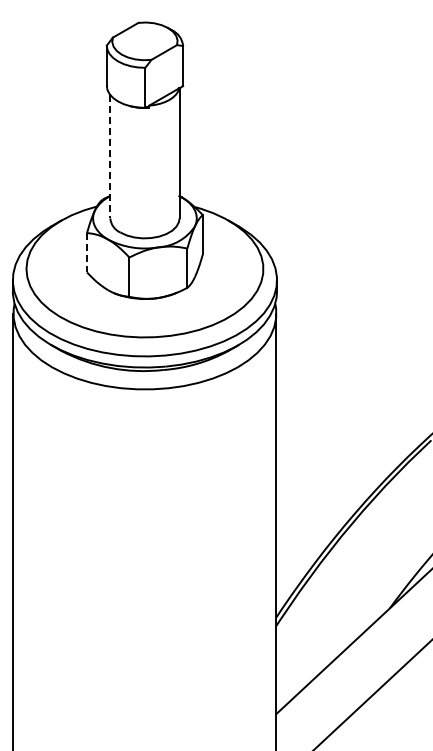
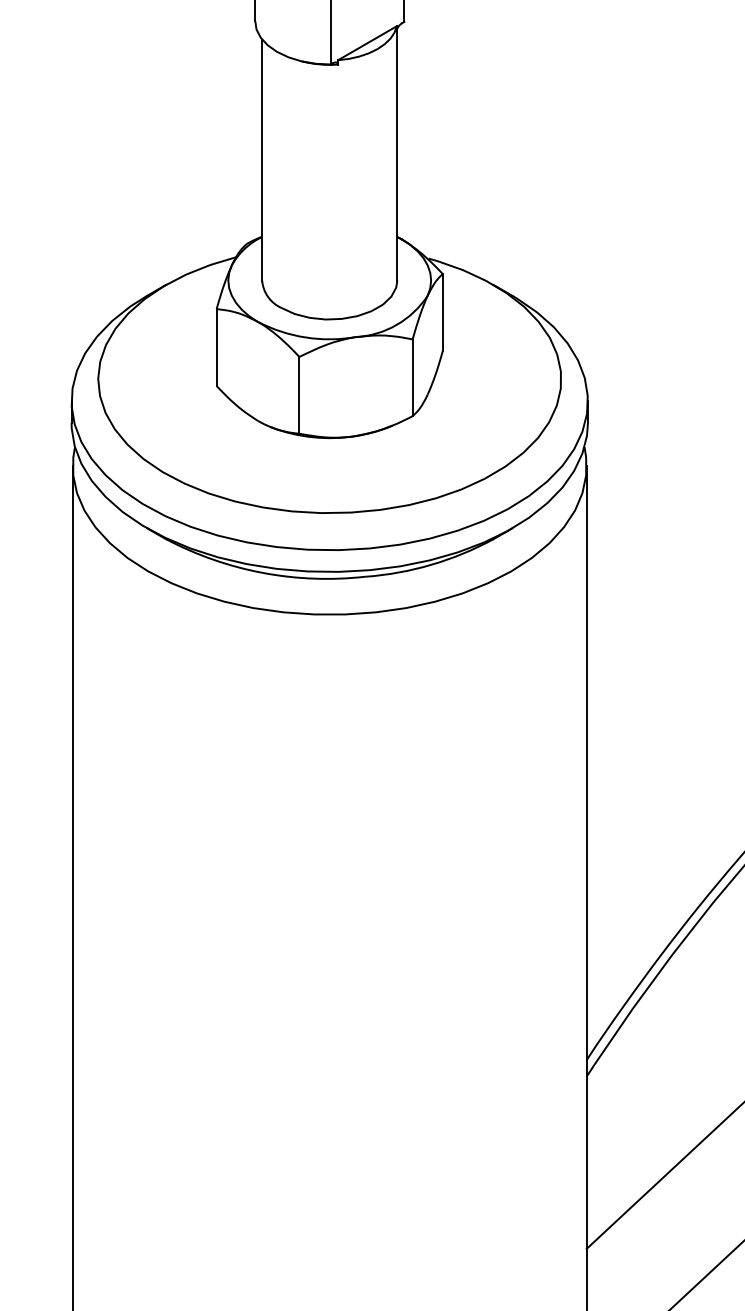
line: (110, 156) -> (262, 159), dashed -> solid
line: (87, 252) -> (217, 347), dashed -> solid

